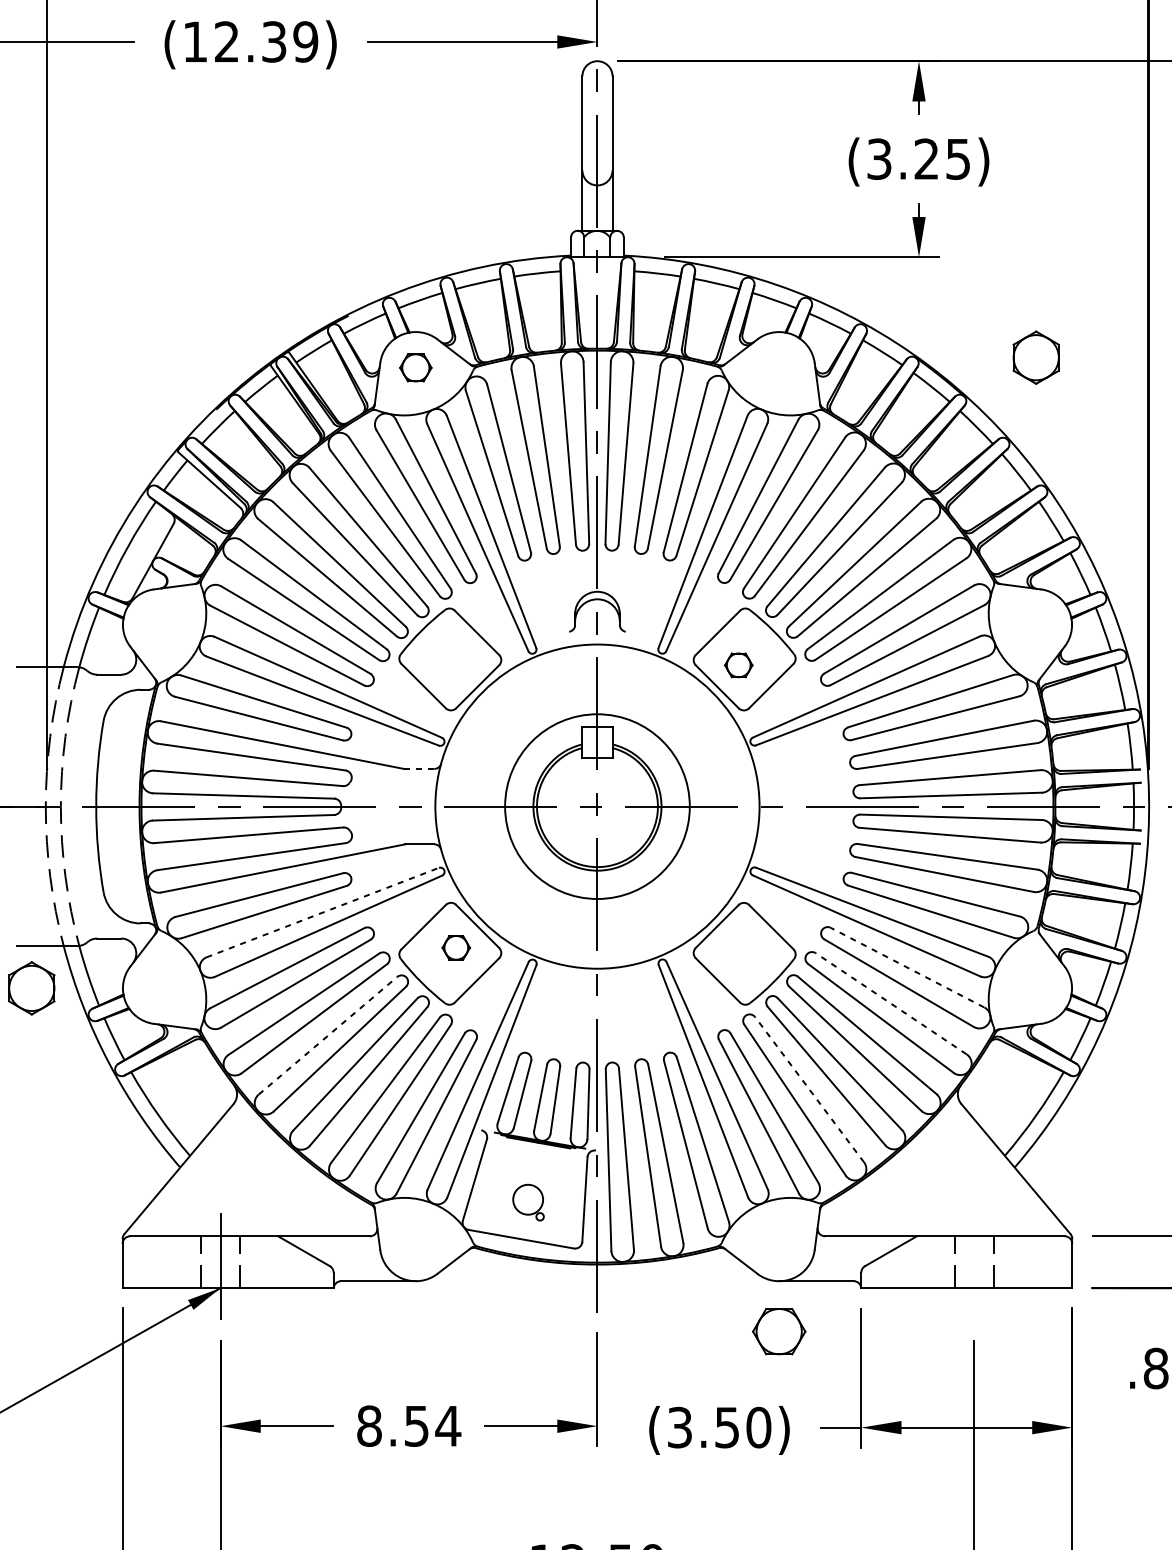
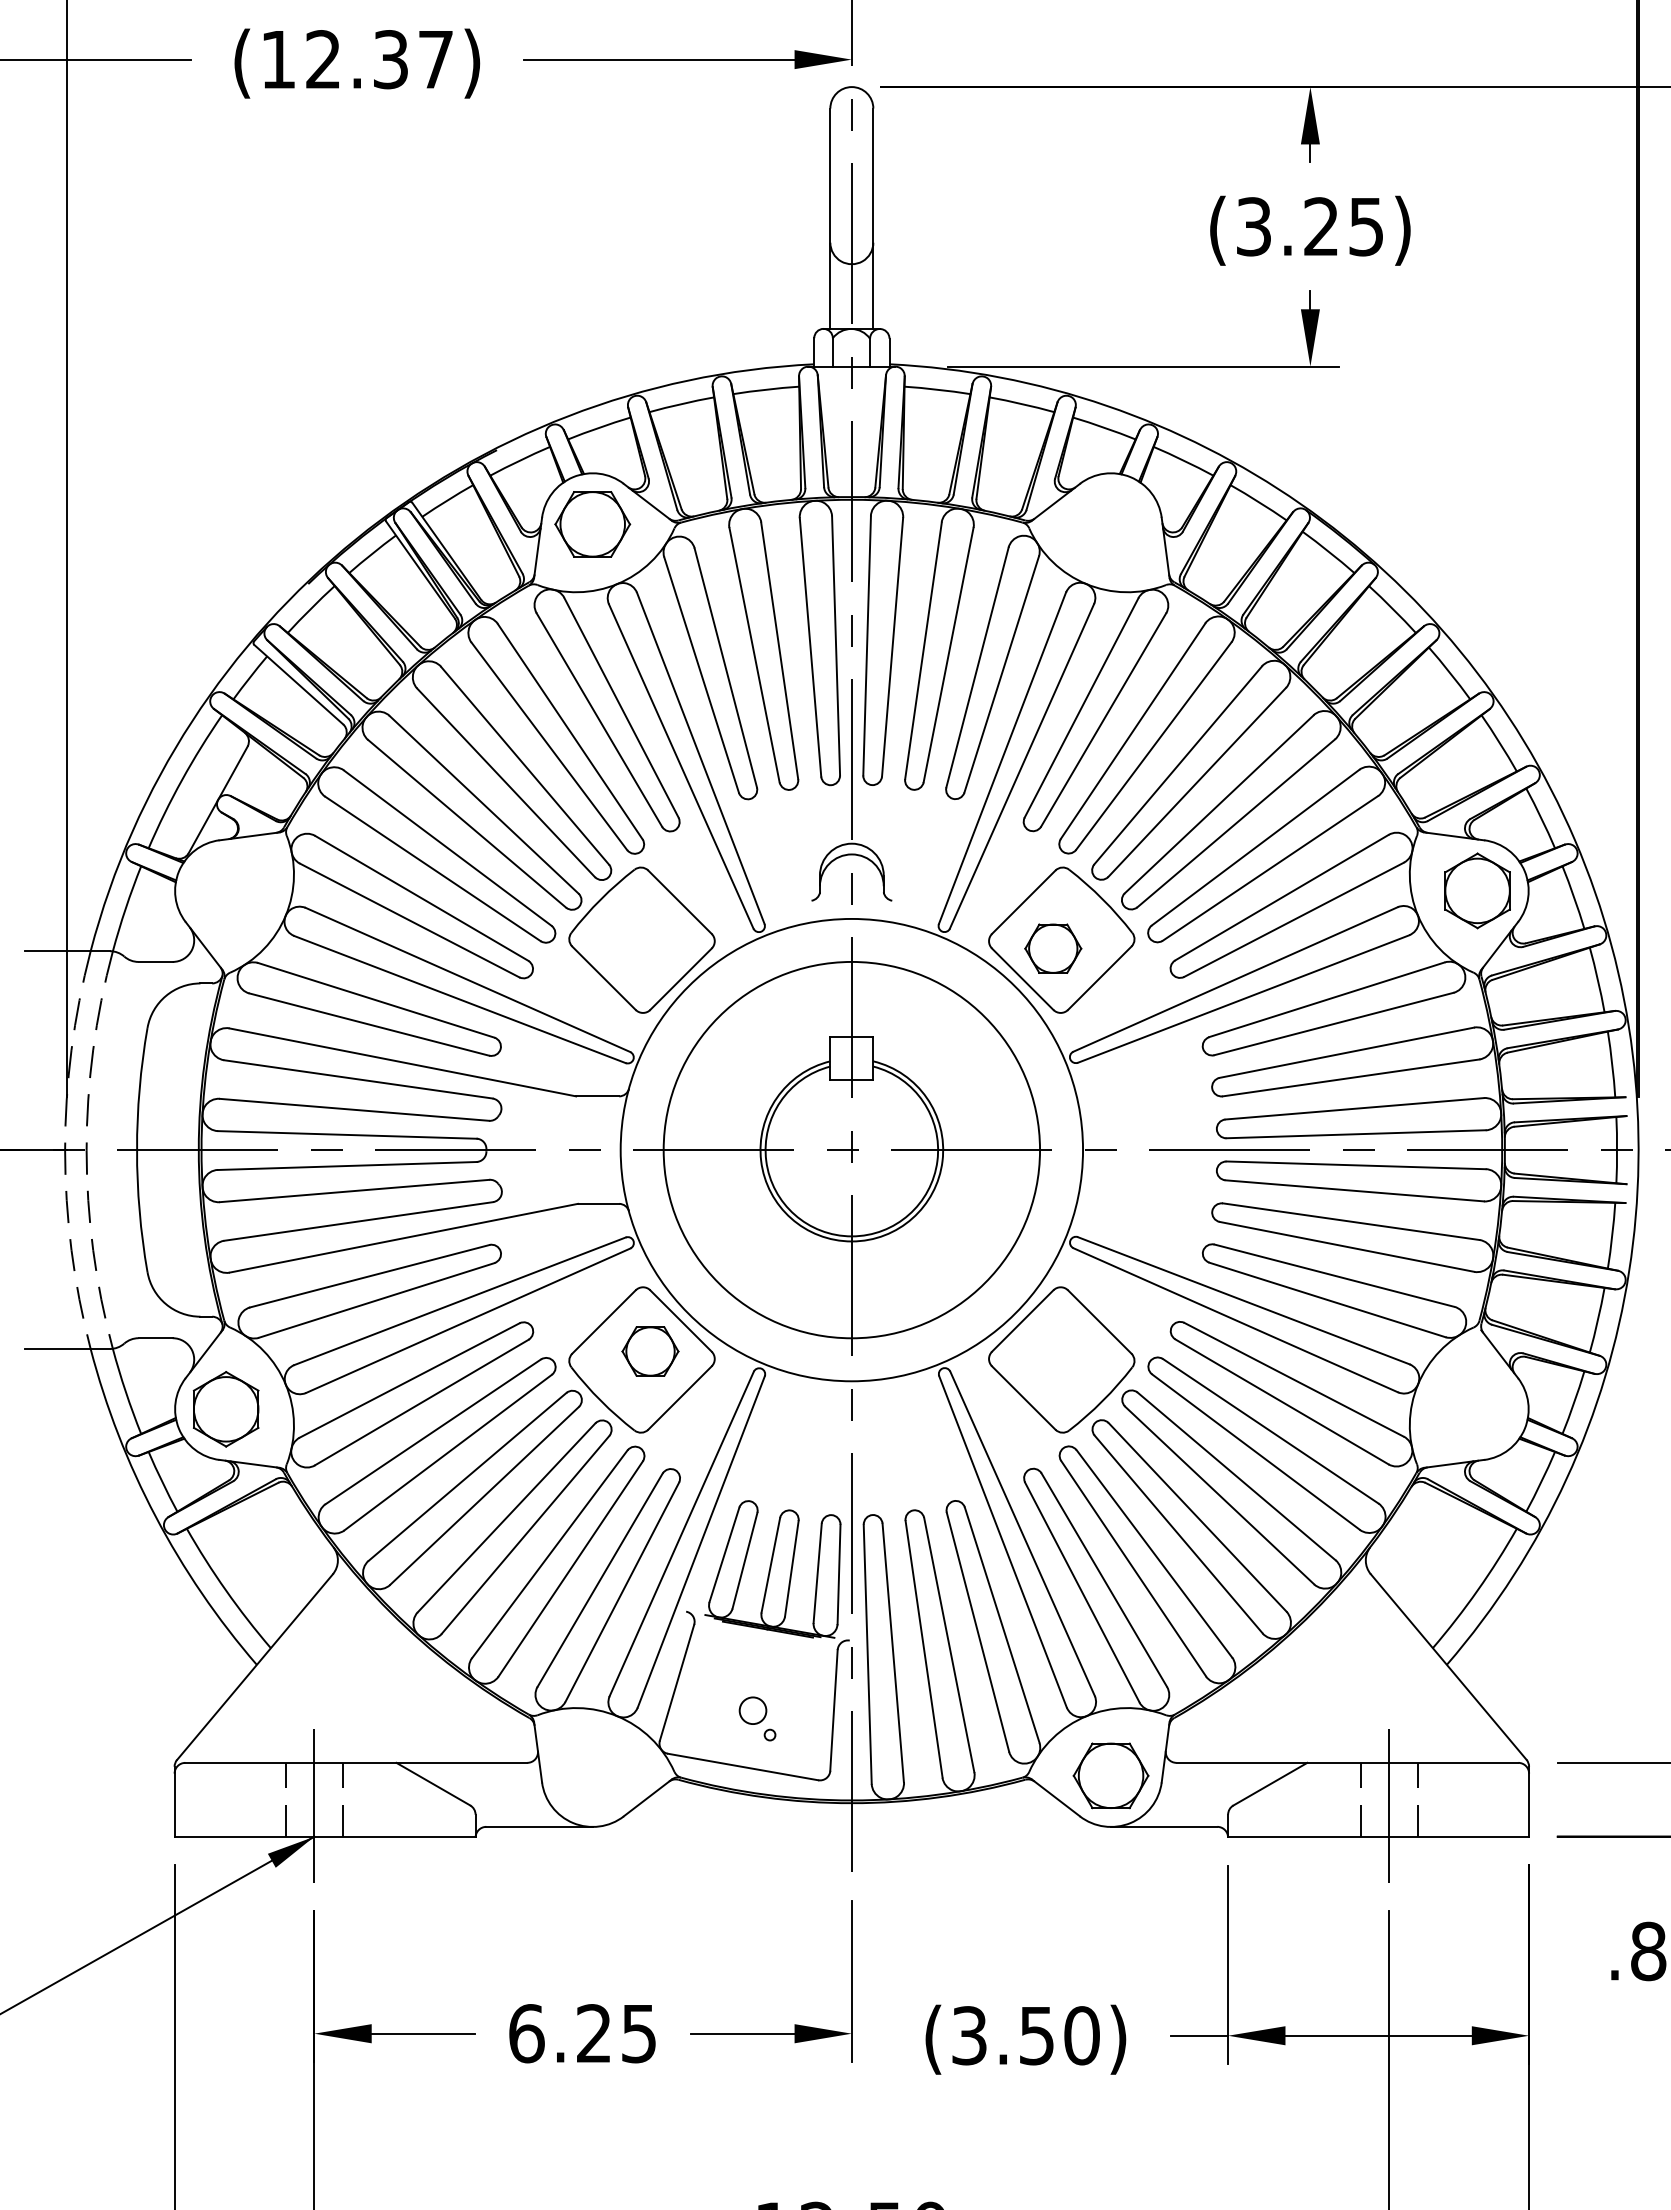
text: (305, 41) -> (435, 59), (12.39) -> (12.37)
part: (1036, 357) -> (1477, 890), moved
part: (415, 367) -> (592, 524), size x1.67
part: (738, 665) -> (1053, 948), size x1.43
line: (419, 769) -> (597, 1096), dashed -> solid
circle: (597, 806) -> (851, 1149), size x1.43
line: (323, 912) -> (460, 1301), dashed -> solid
part: (456, 947) -> (650, 1351), size x1.43
line: (907, 967) -> (1293, 1379), dashed -> solid
part: (31, 988) -> (225, 1409), moved
line: (891, 1003) -> (1270, 1431), dashed -> solid
line: (327, 1035) -> (467, 1476), dashed -> solid
line: (809, 1089) -> (1154, 1553), dashed -> solid
circle: (527, 1199) -> (752, 1710), size x0.62
line: (974, 1266) -> (1389, 1805), added
part: (778, 1331) -> (1110, 1775), moved
text: (409, 1426) -> (583, 2033), 8.54 -> 6.25

